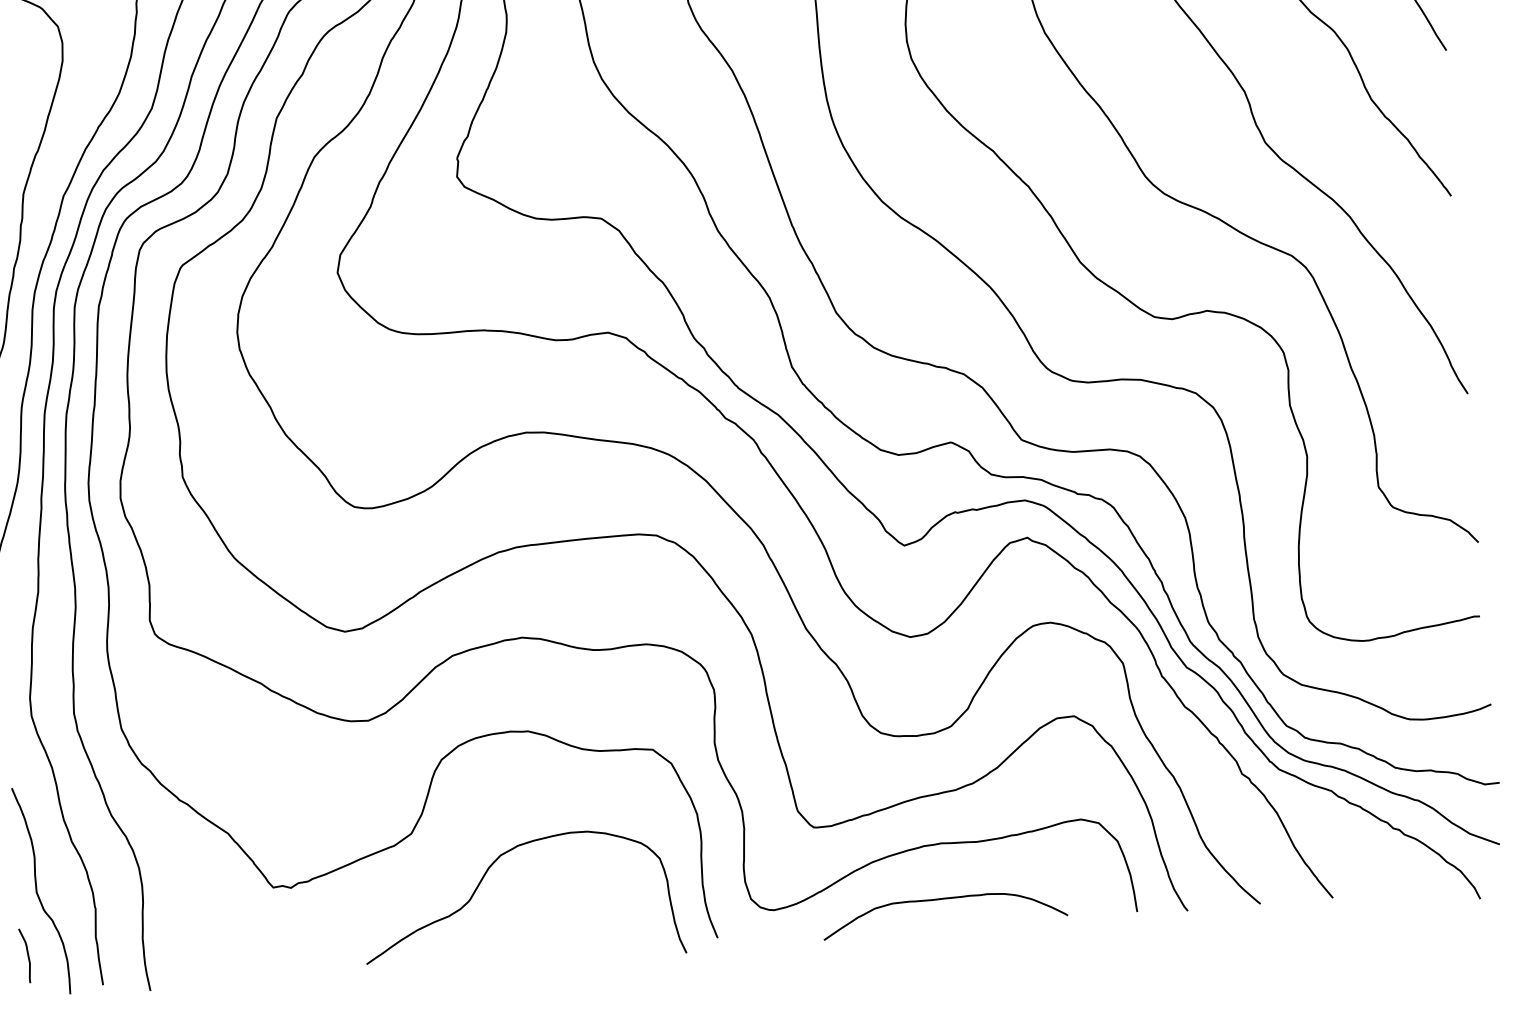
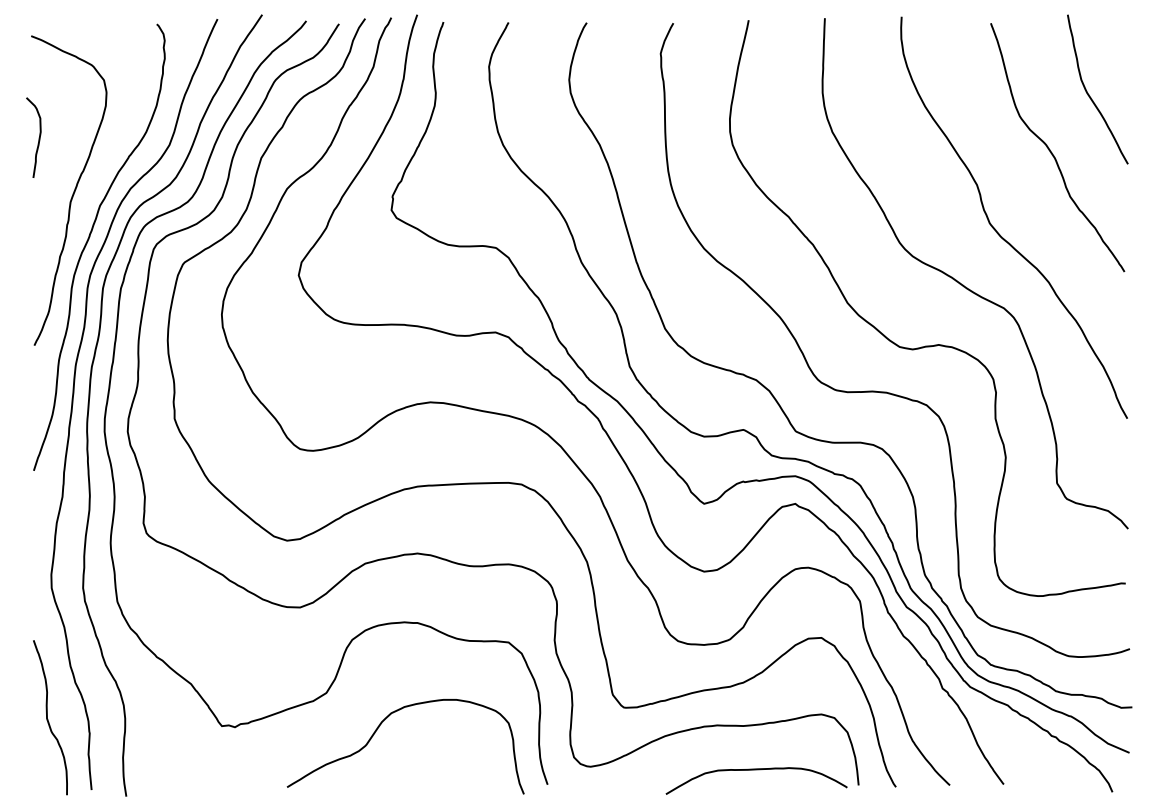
curve: (944, 900) -> (756, 770), moved
curve: (26, 954) -> (36, 763), removed

